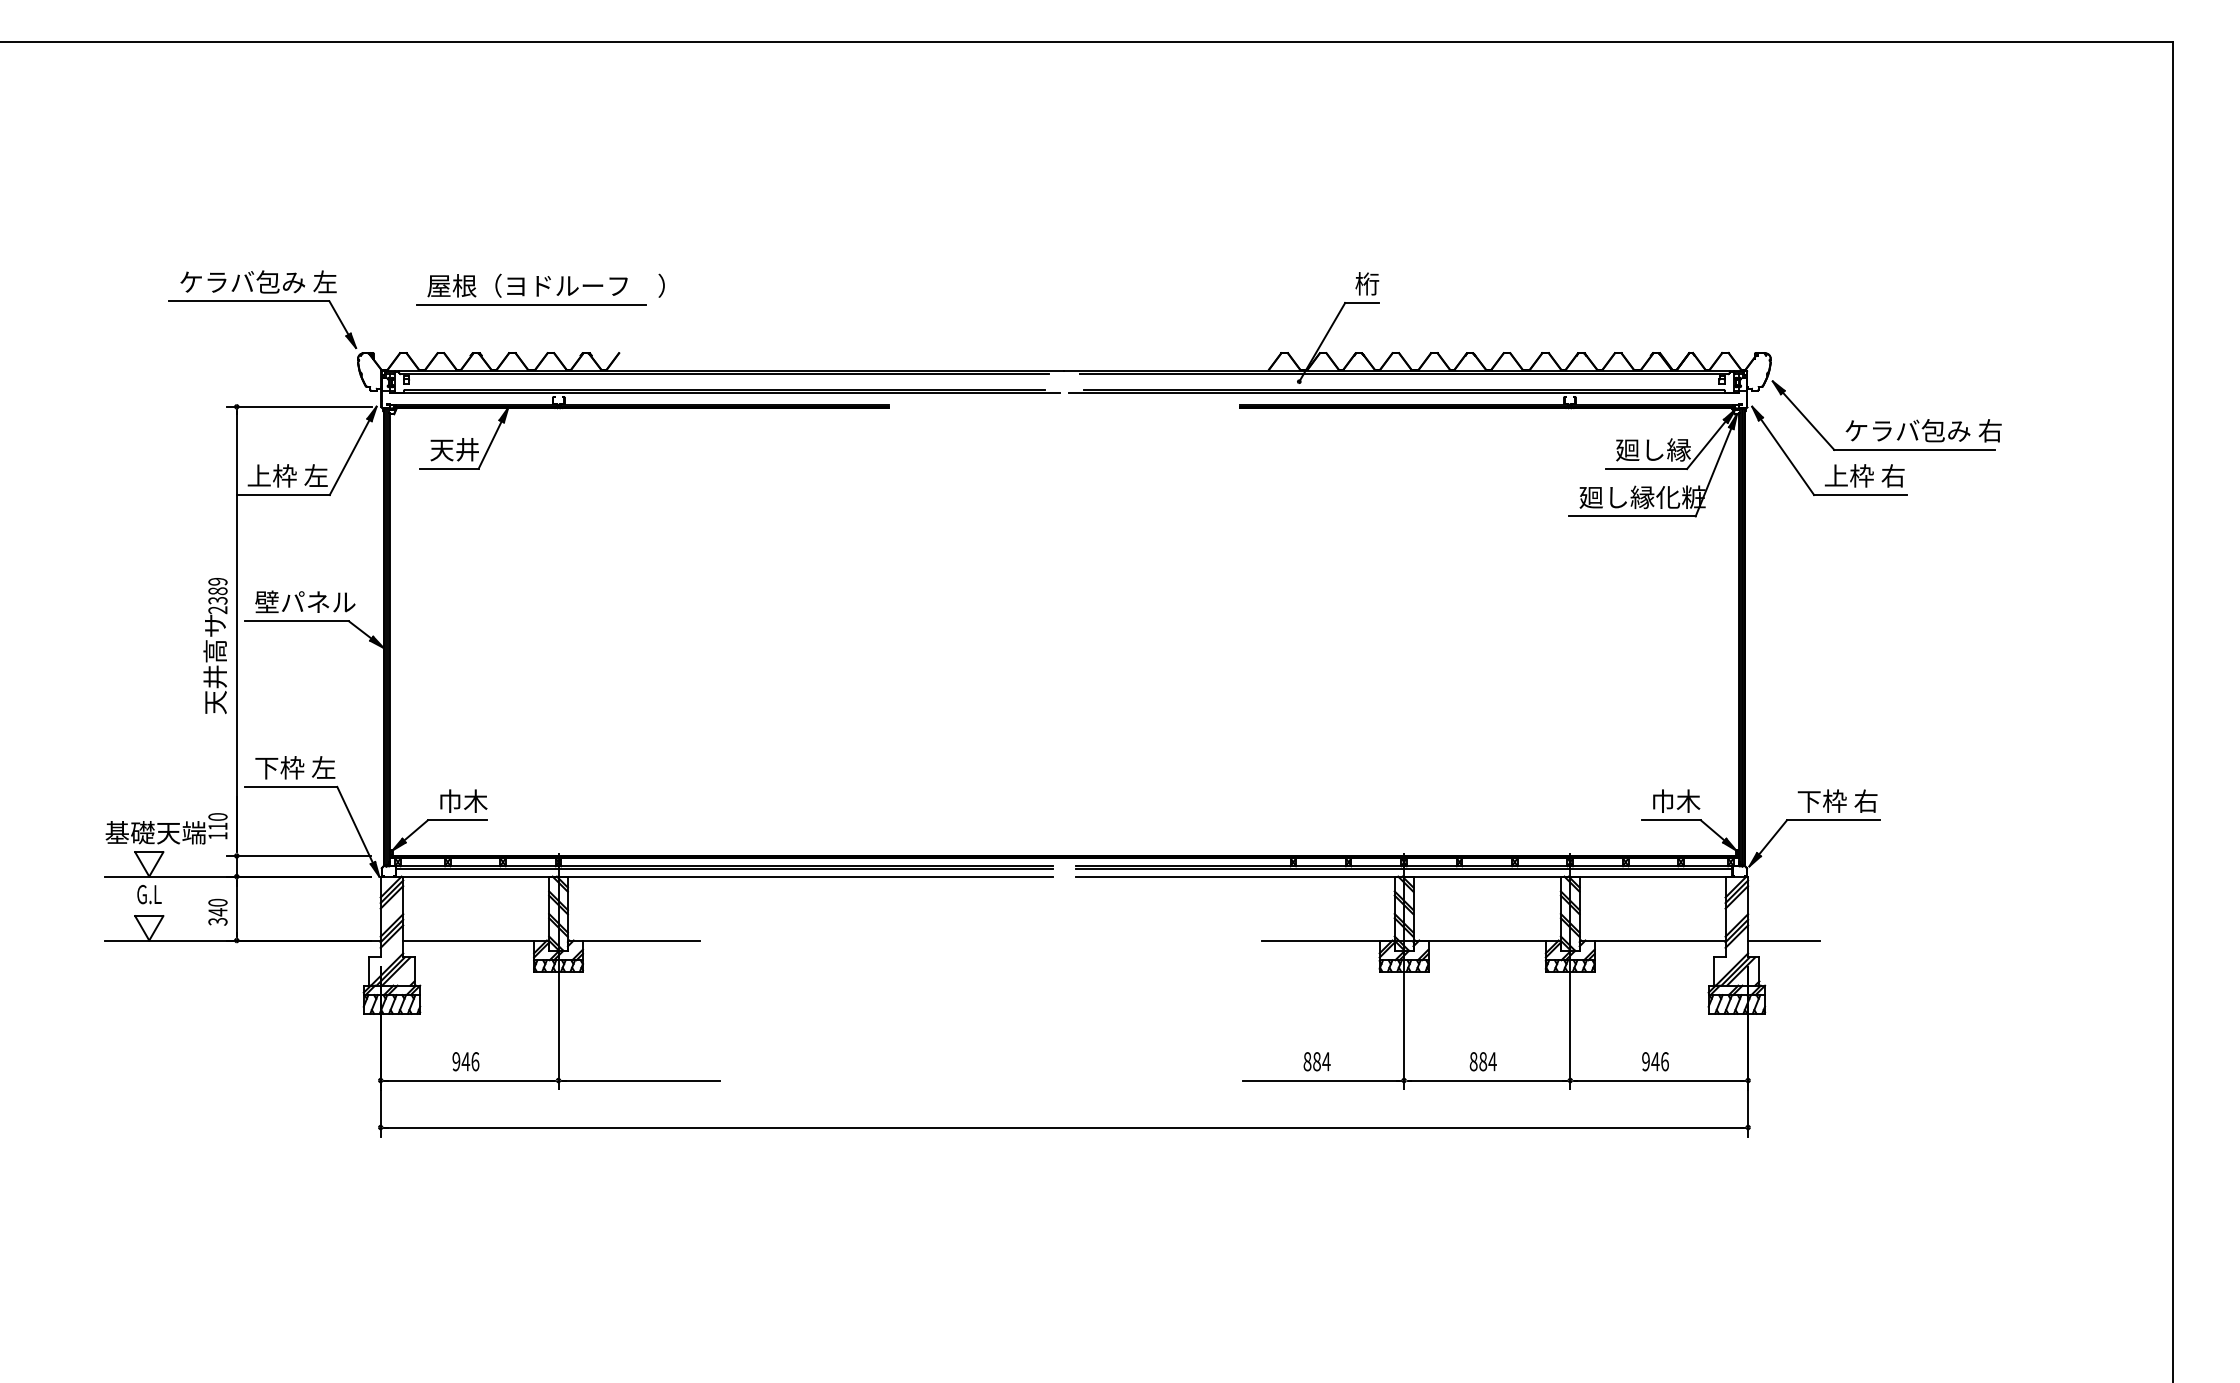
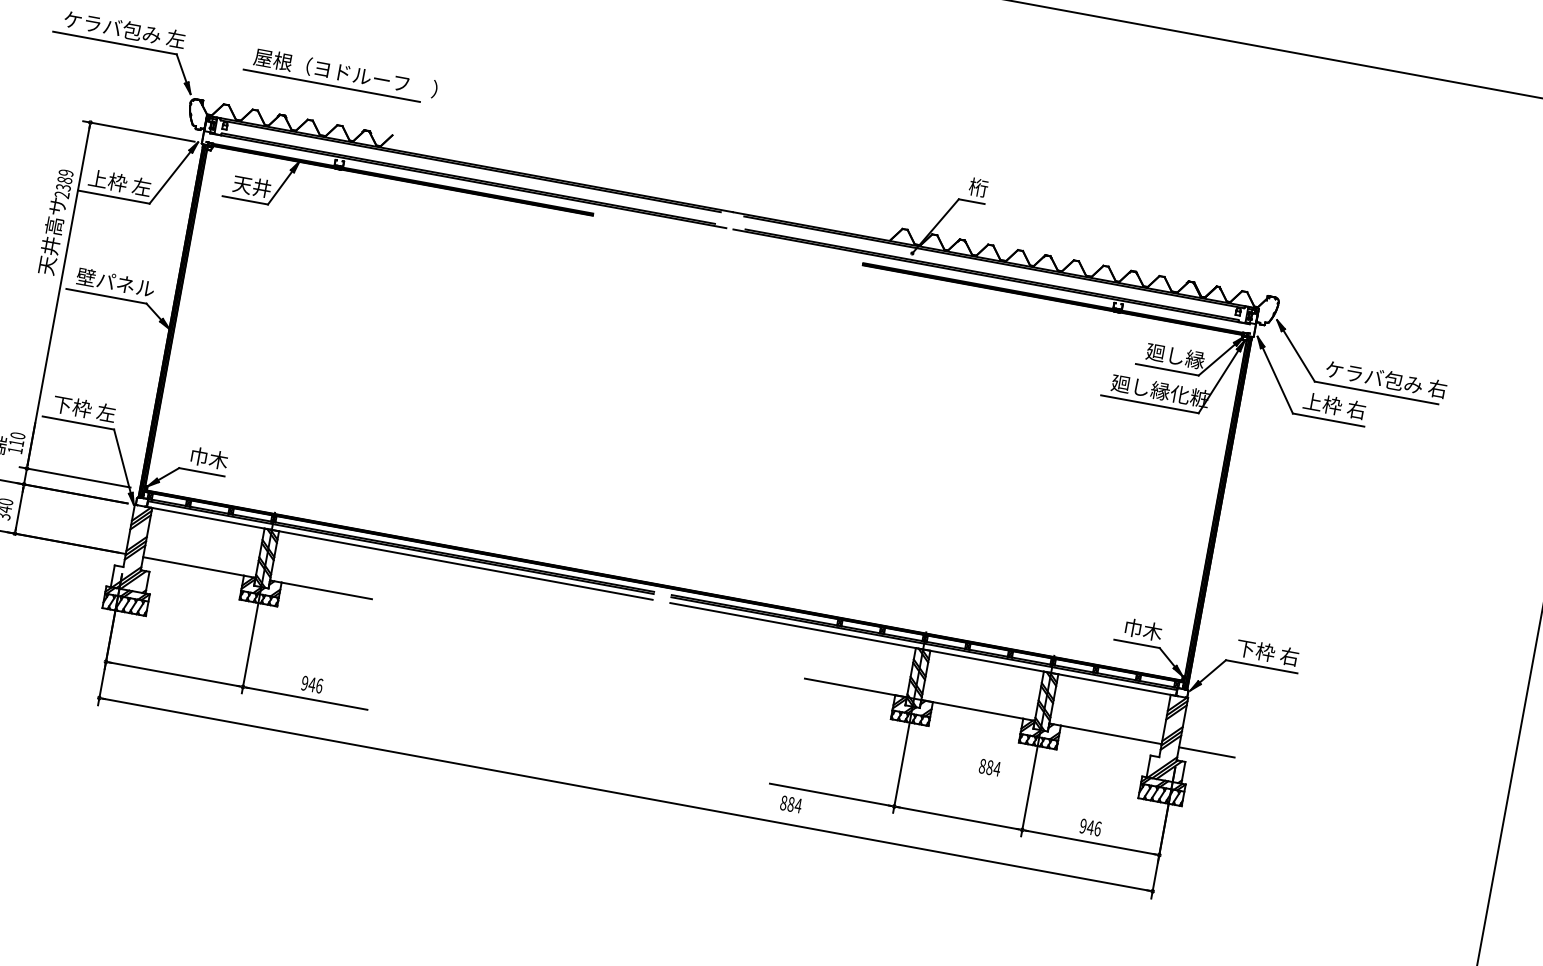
text: (215, 645) -> (55, 221), moved
text: (465, 1061) -> (311, 684), moved
text: (1316, 1061) -> (790, 804), moved
text: (1482, 1061) -> (989, 767), moved

